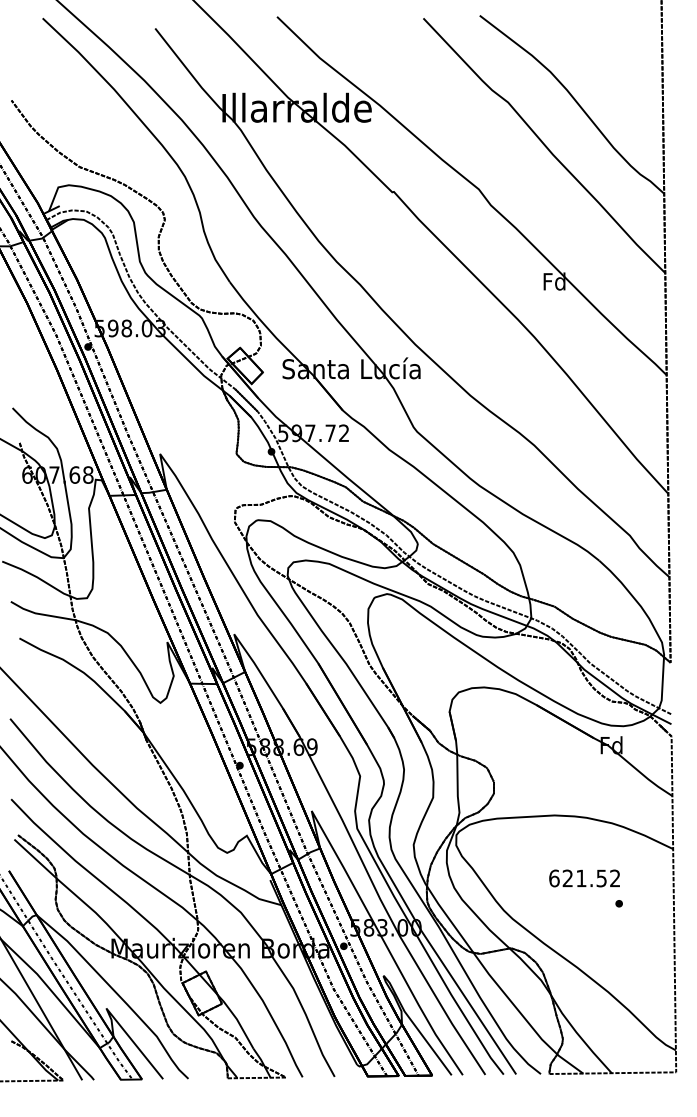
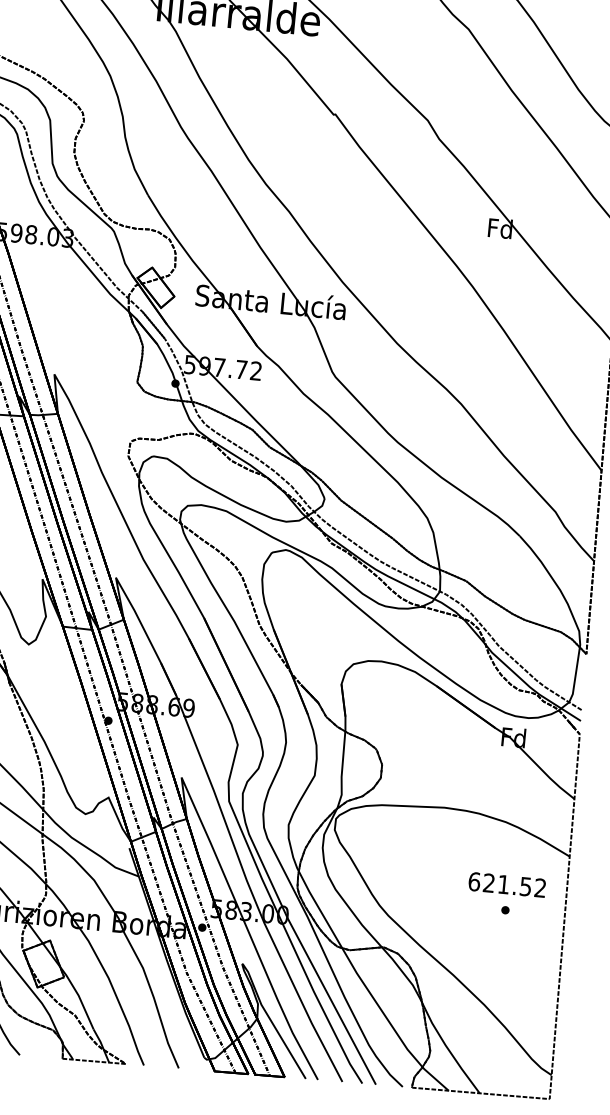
text: (584, 878) -> (507, 884), moved

